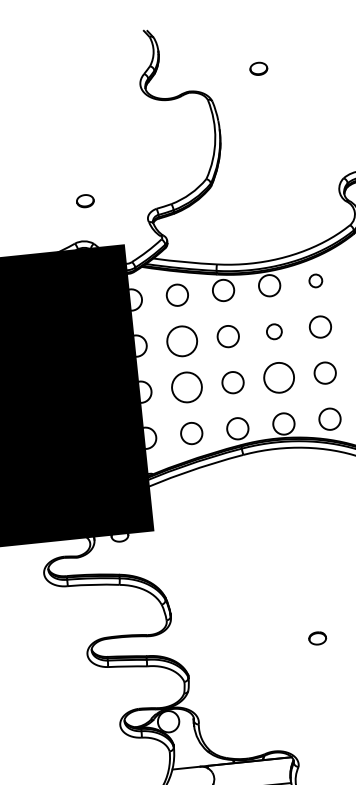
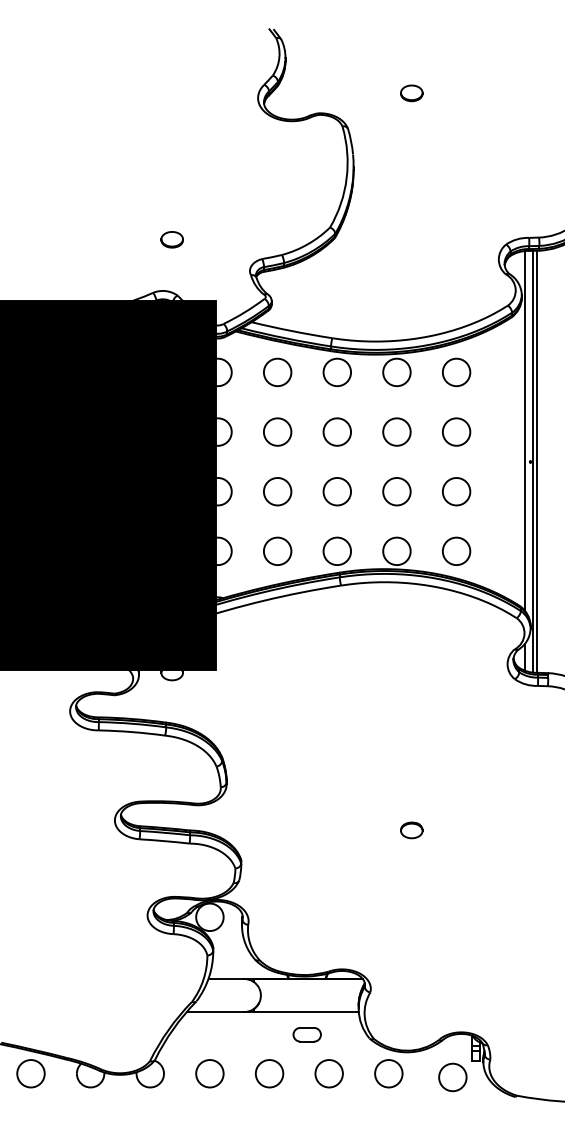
circle: (315, 281) -> (456, 372), size x1.67
circle: (274, 331) -> (396, 431), size x1.43
circle: (182, 340) -> (277, 431), size x0.71
circle: (278, 377) -> (396, 491), size x0.71
circle: (186, 387) -> (277, 491), size x0.71

